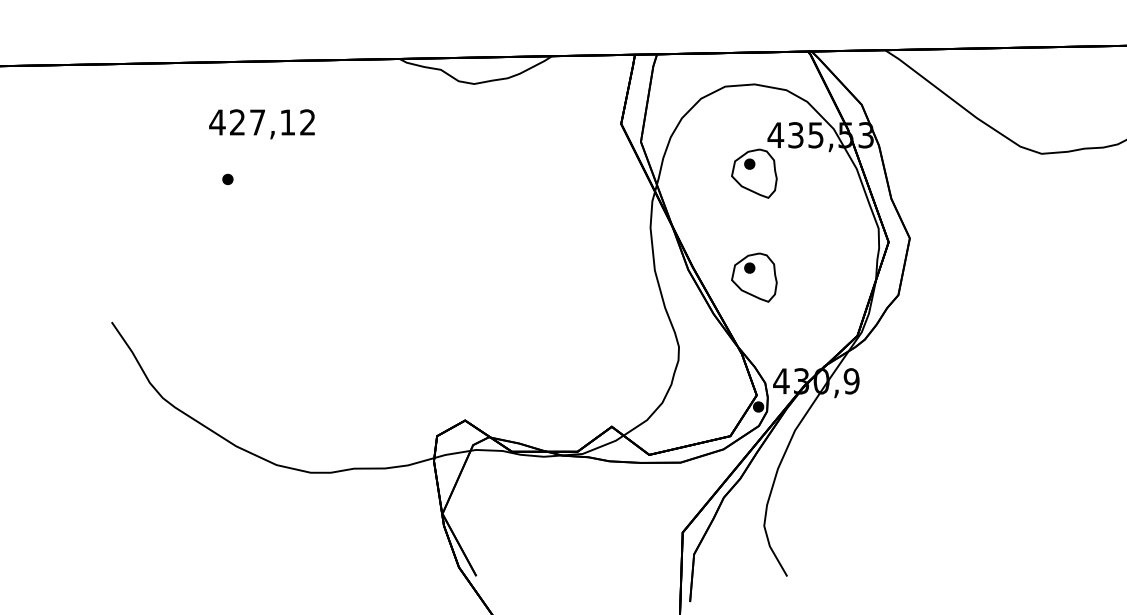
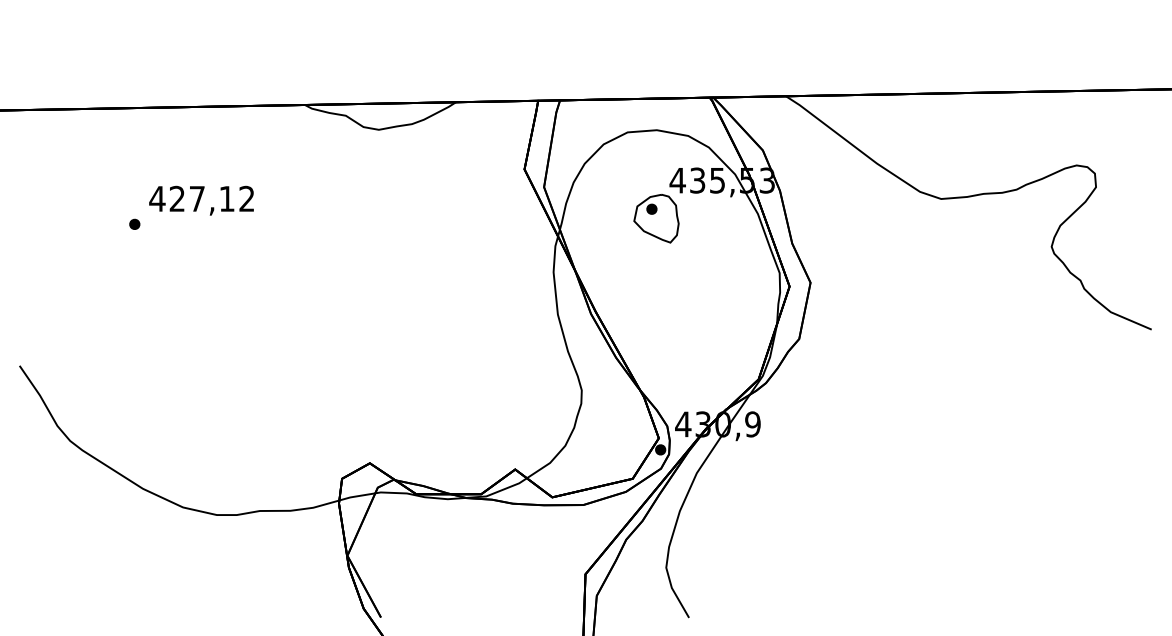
text: (261, 124) -> (201, 200), moved
part: (754, 277) -> (656, 321), removed

